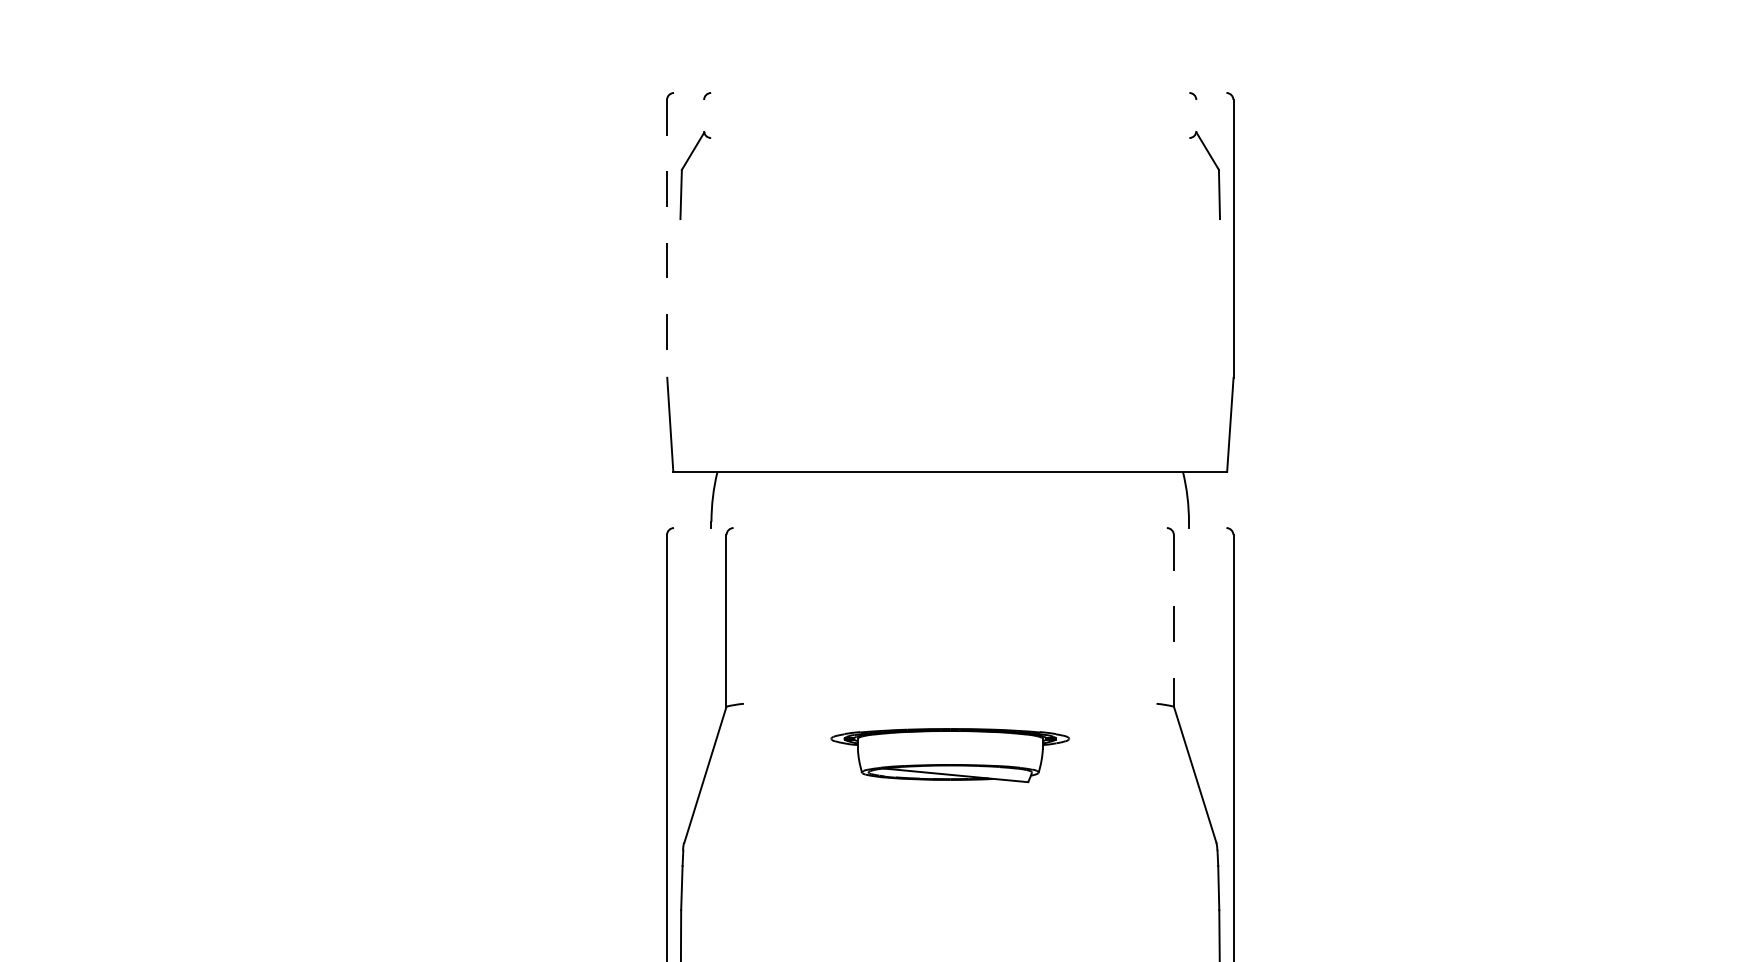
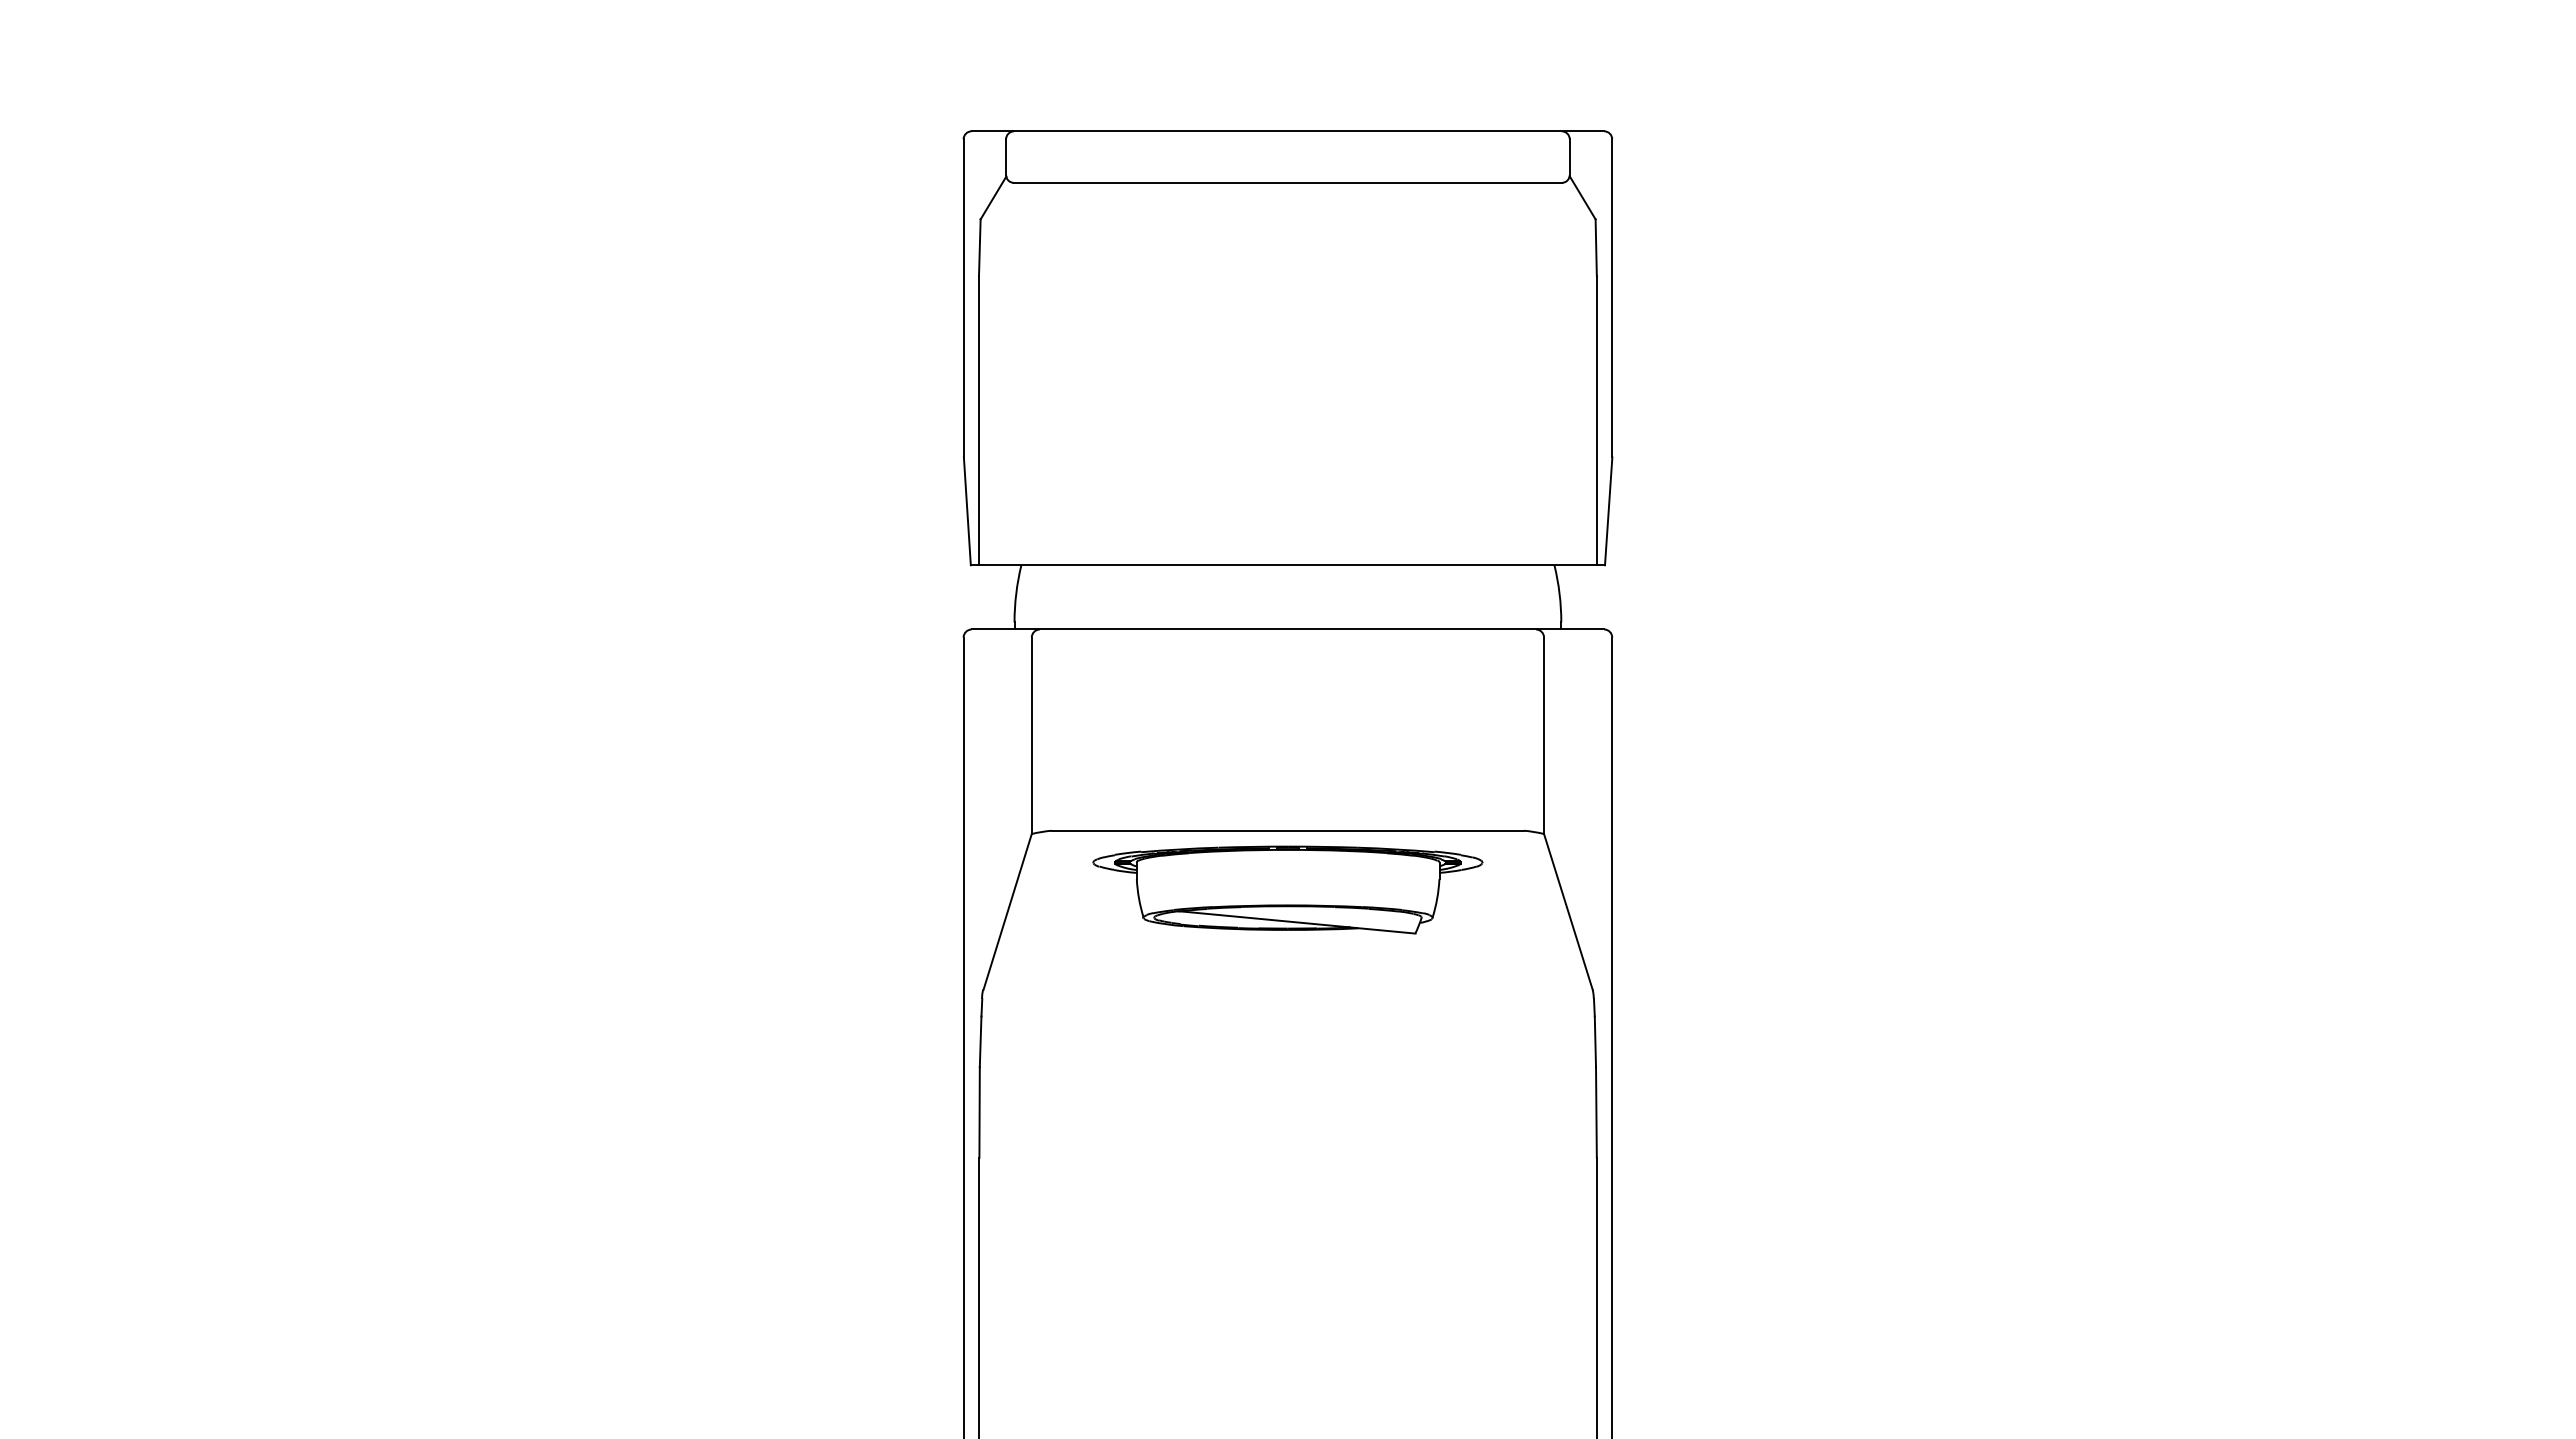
line: (949, 93) -> (1287, 131), added
line: (703, 114) -> (1005, 156), added
line: (1196, 114) -> (1569, 156), added
line: (949, 138) -> (1287, 183), added
line: (666, 238) -> (963, 298), dashed -> solid
line: (680, 345) -> (979, 420), added
line: (1219, 345) -> (1596, 420), added
line: (949, 528) -> (1287, 629), added
line: (1174, 621) -> (1544, 736), dashed -> solid
line: (949, 704) -> (1287, 831), added
part: (949, 755) -> (1287, 889), size x1.43

